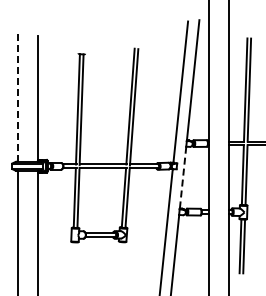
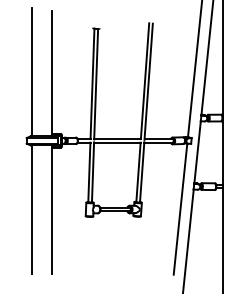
line: (17, 98) -> (32, 73), dashed -> solid
line: (183, 178) -> (198, 153), dashed -> solid

